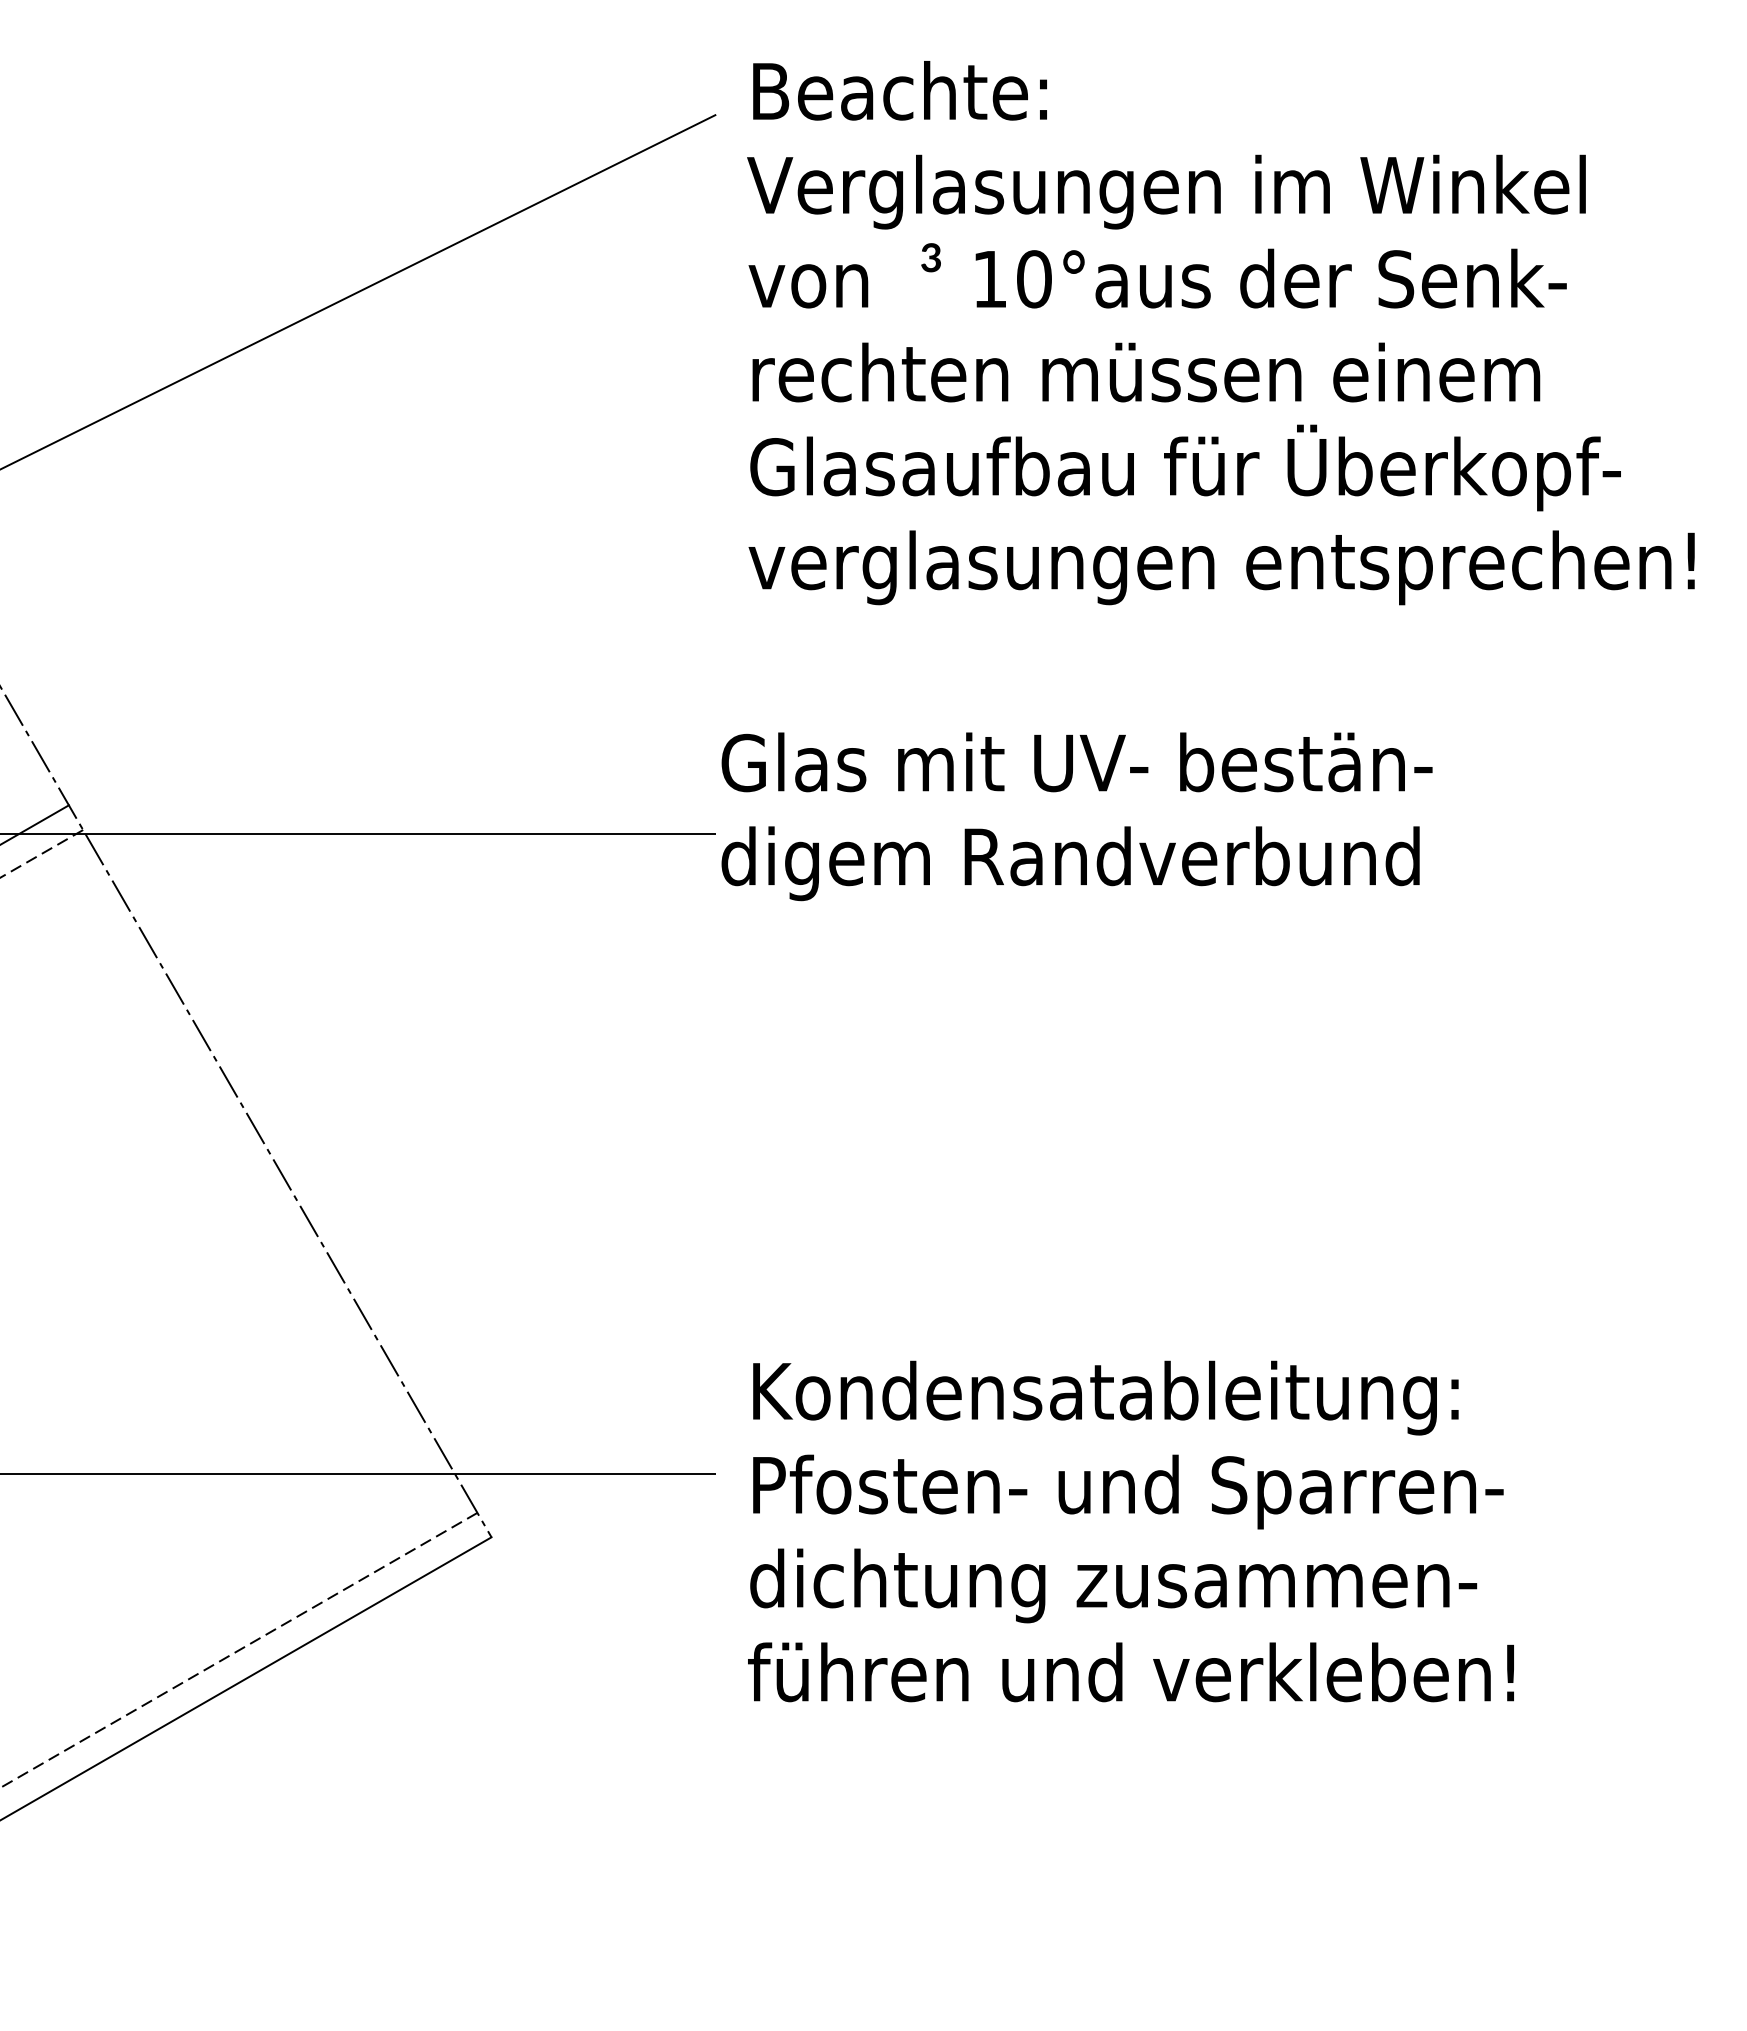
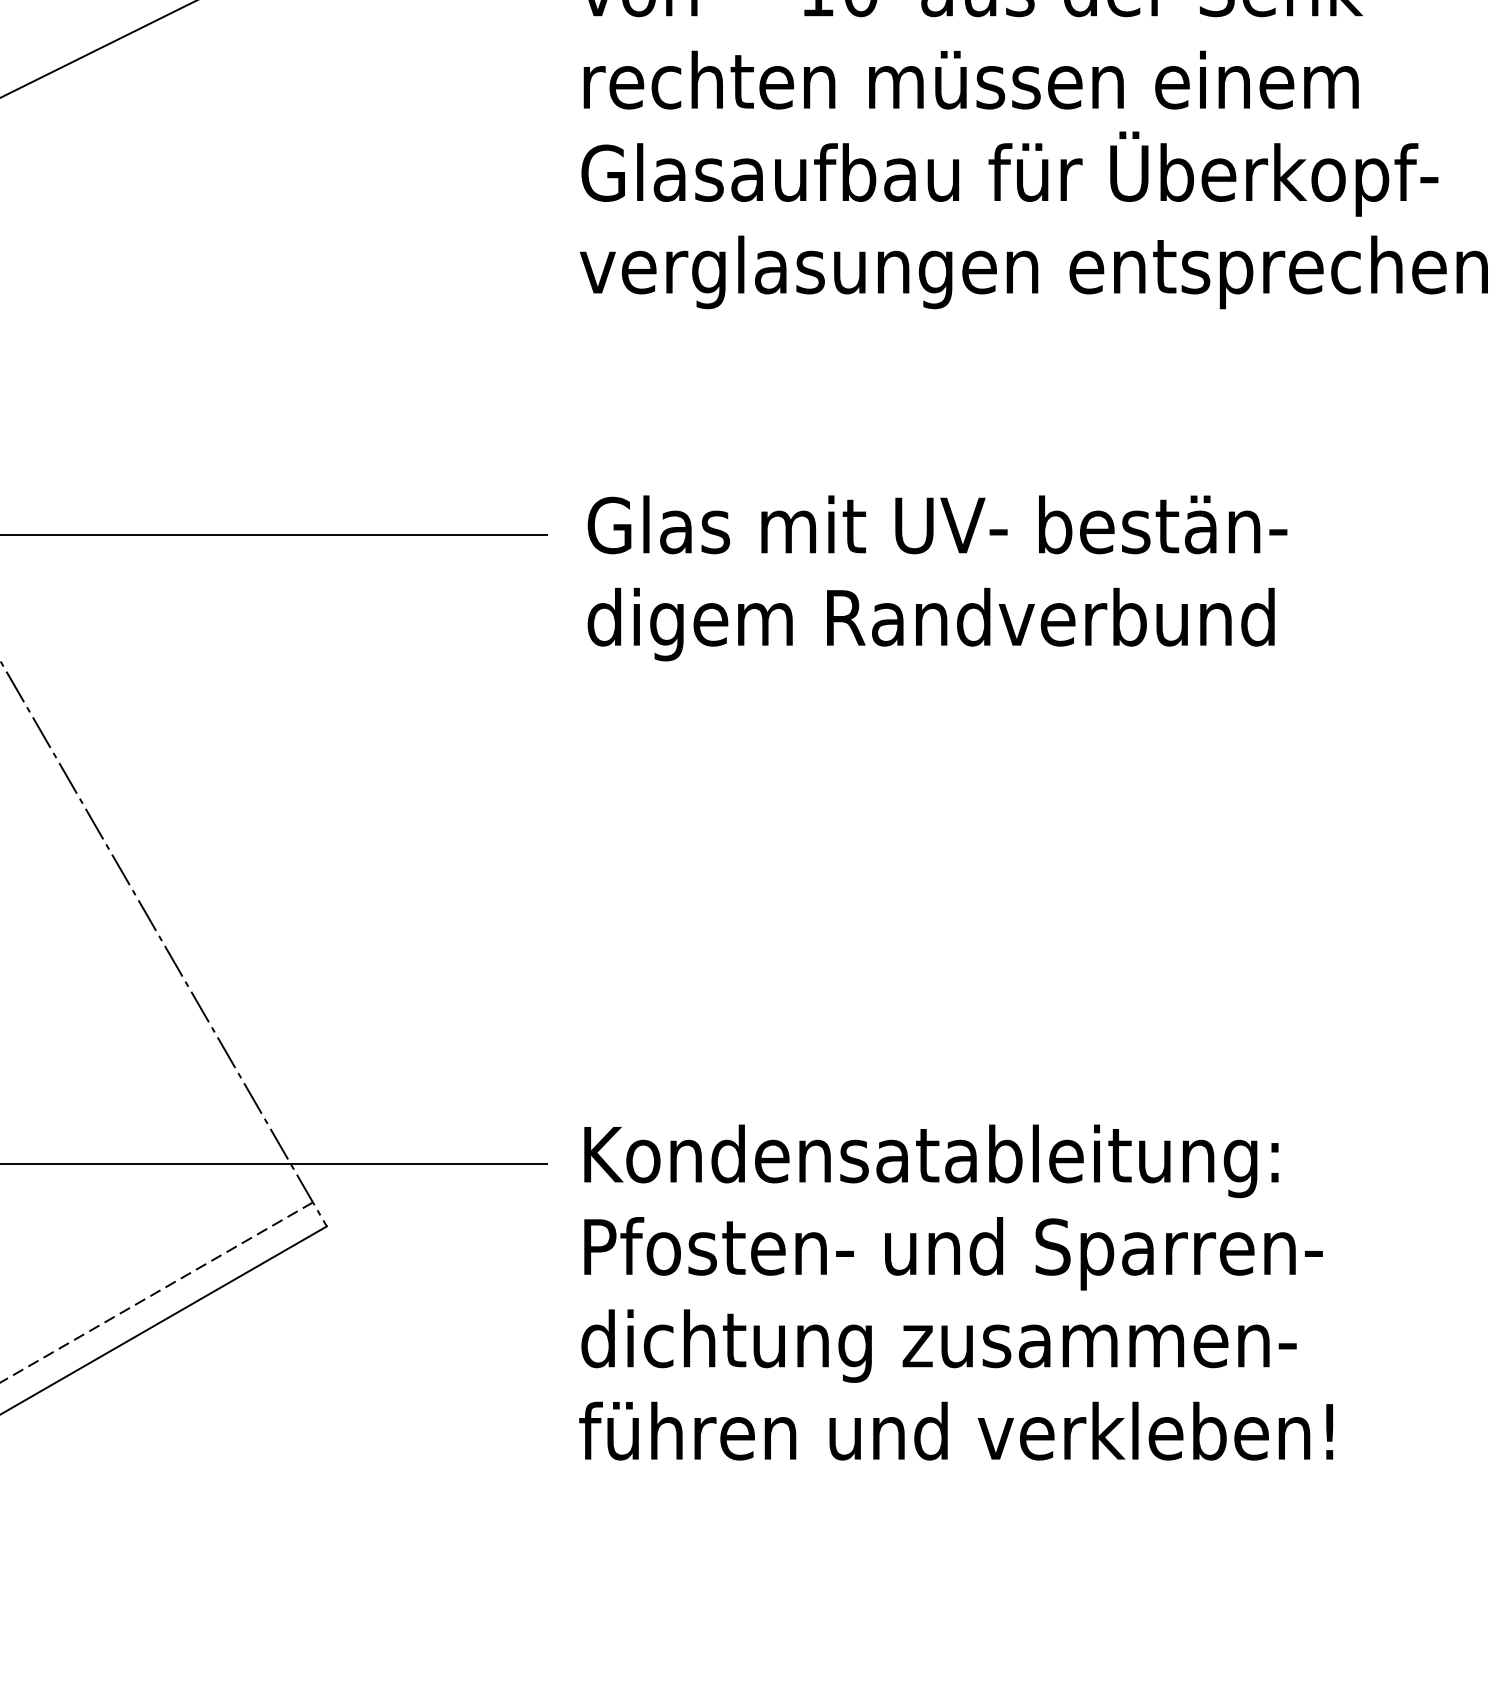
text: (1076, 816) -> (936, 578), moved
text: (1130, 1531) -> (955, 1292), moved

